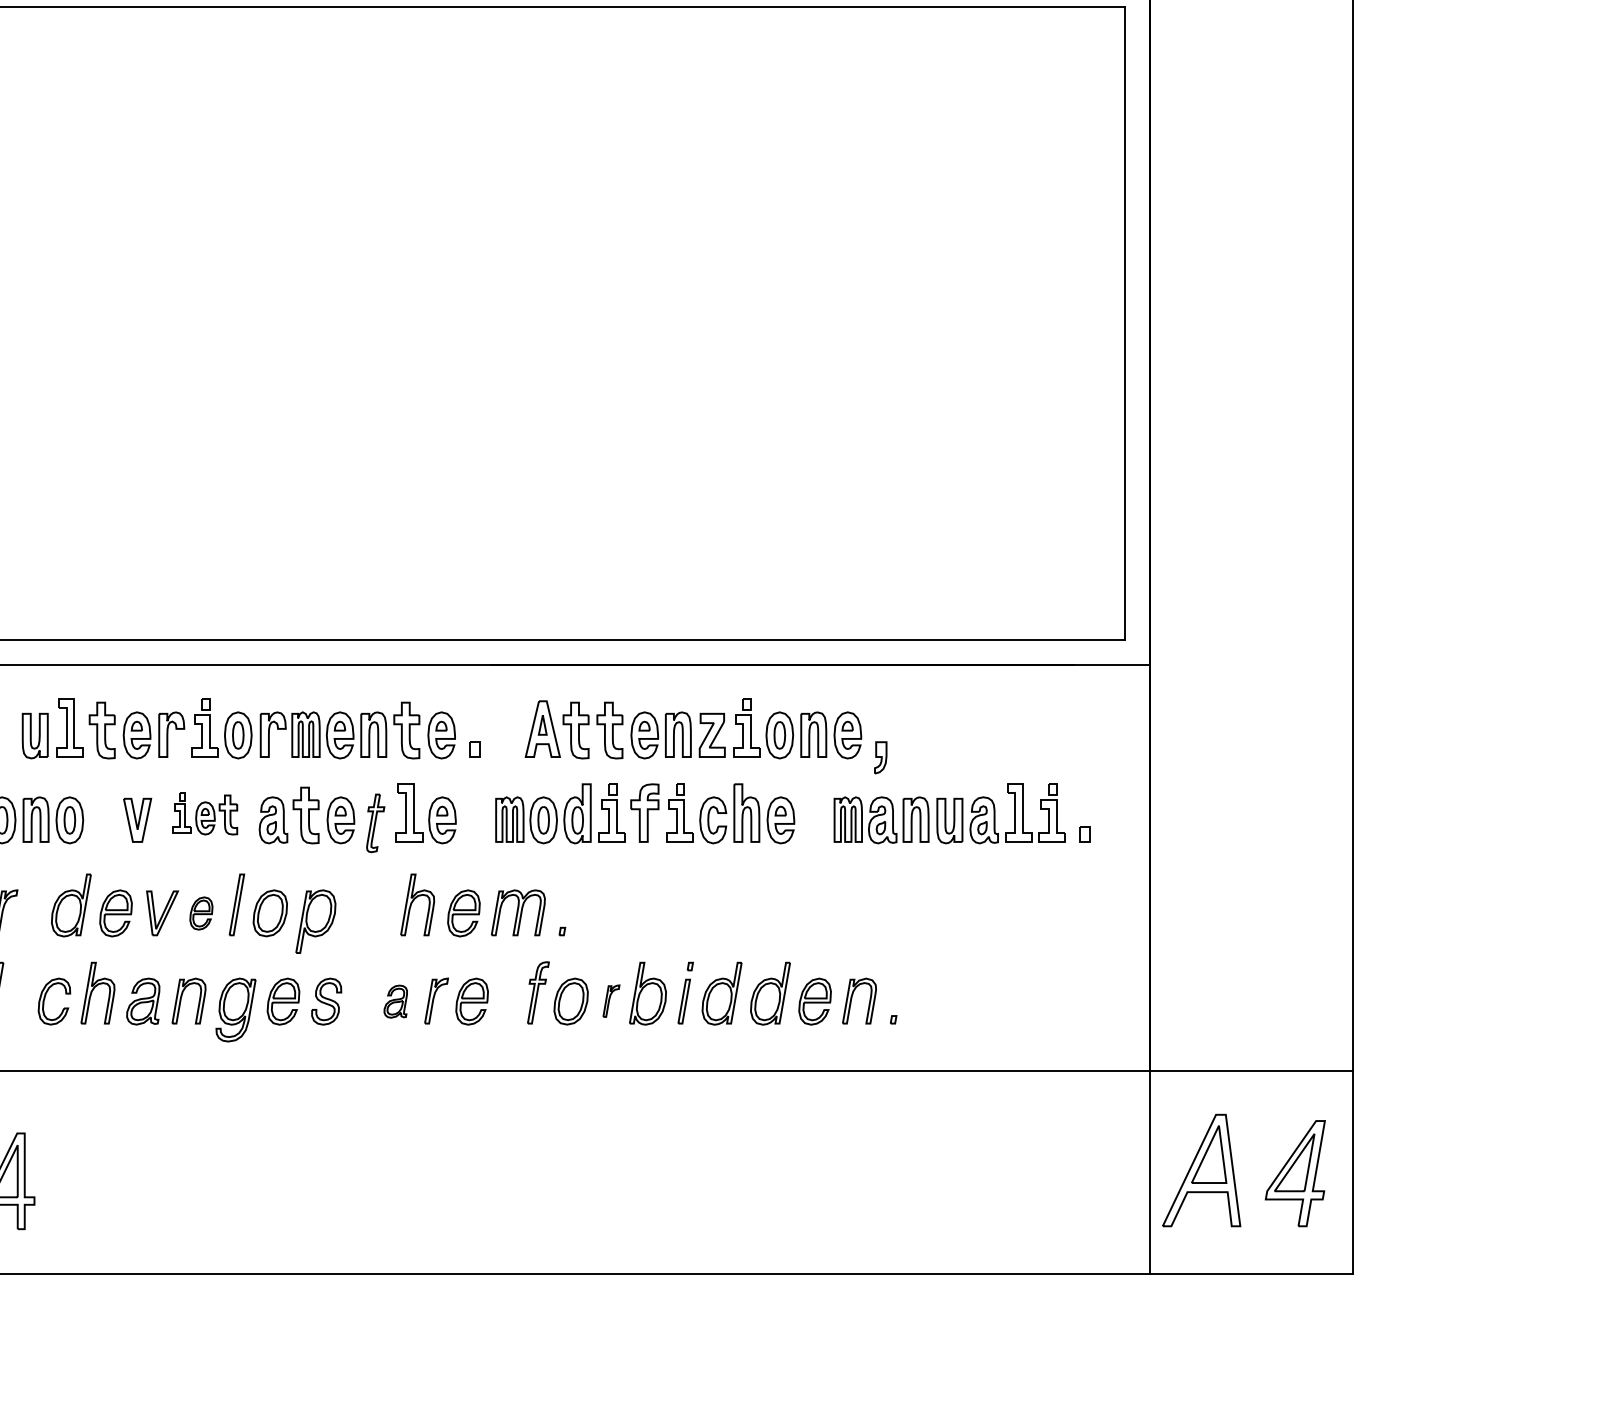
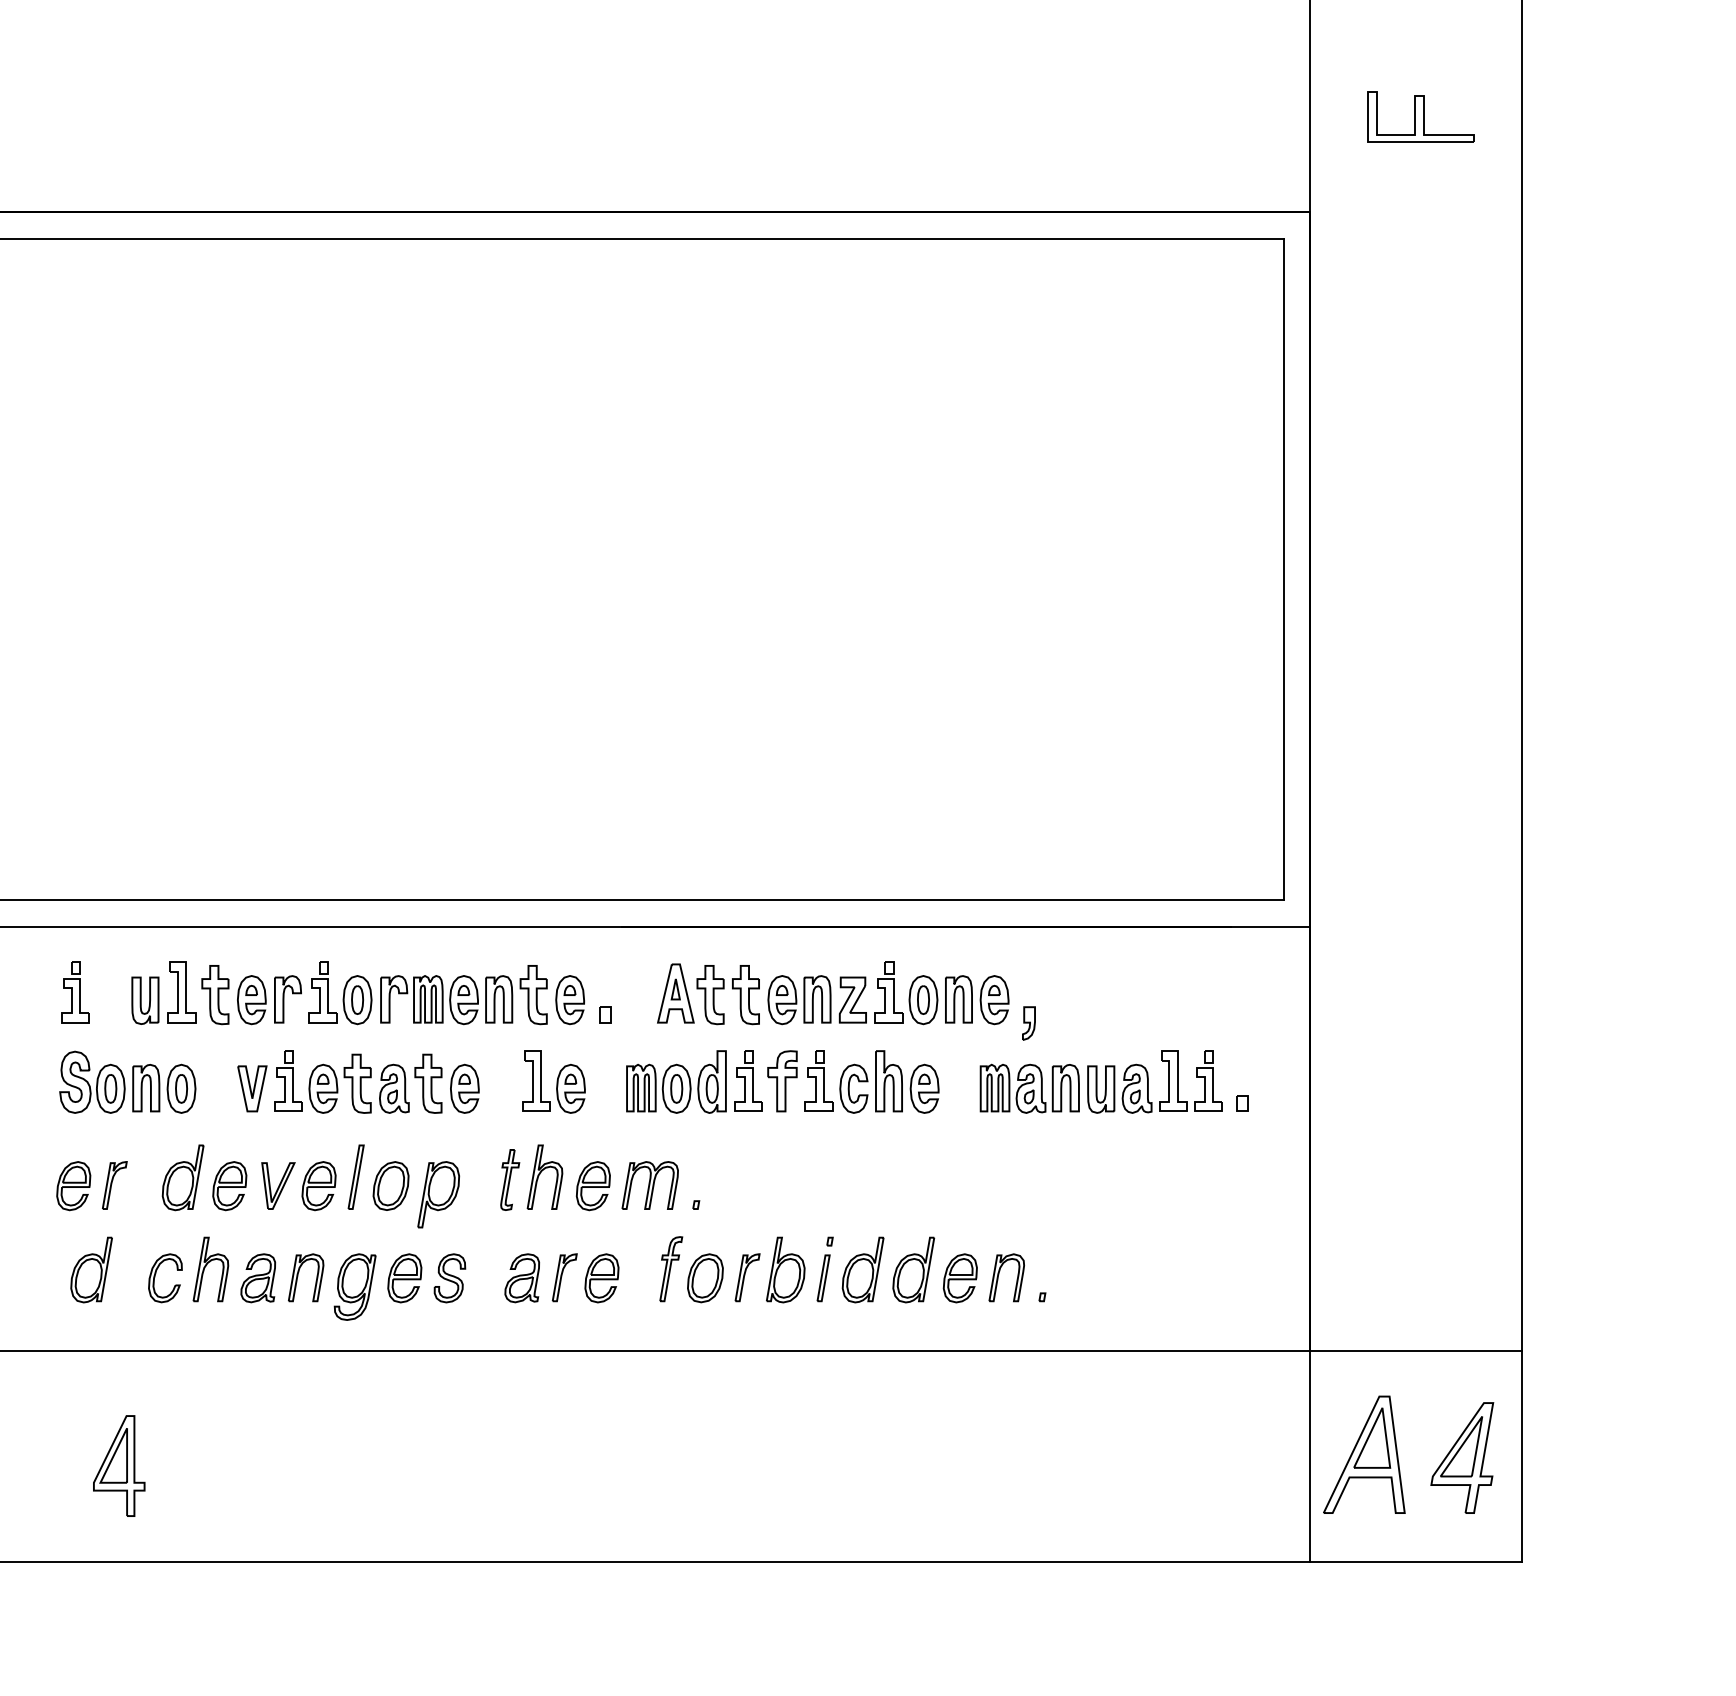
part: (204, 813) -> (322, 1081), size x1.43
part: (376, 822) -> (510, 1179), moved
part: (200, 913) -> (318, 1186), size x1.43
part: (611, 1000) -> (747, 1277), size x1.43
part: (395, 1001) -> (521, 1278), size x1.43

